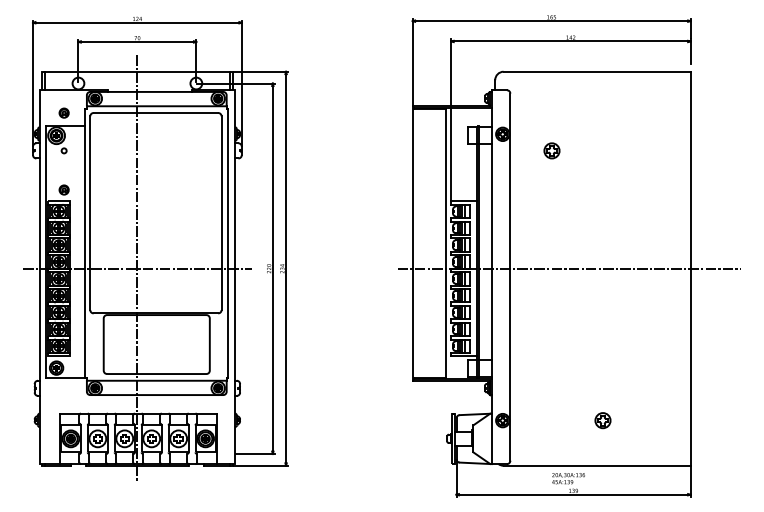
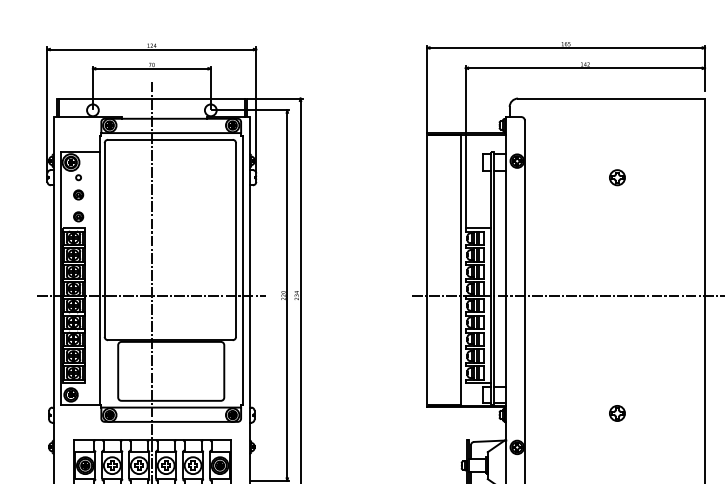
part: (63, 112) -> (77, 194), moved
part: (551, 150) -> (616, 177), moved
part: (602, 420) -> (616, 413), moved

